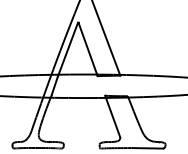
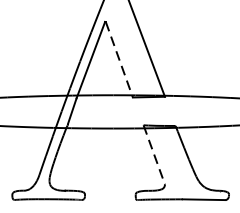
line: (88, 49) -> (119, 59), solid -> dashed
line: (112, 117) -> (153, 156), solid -> dashed

